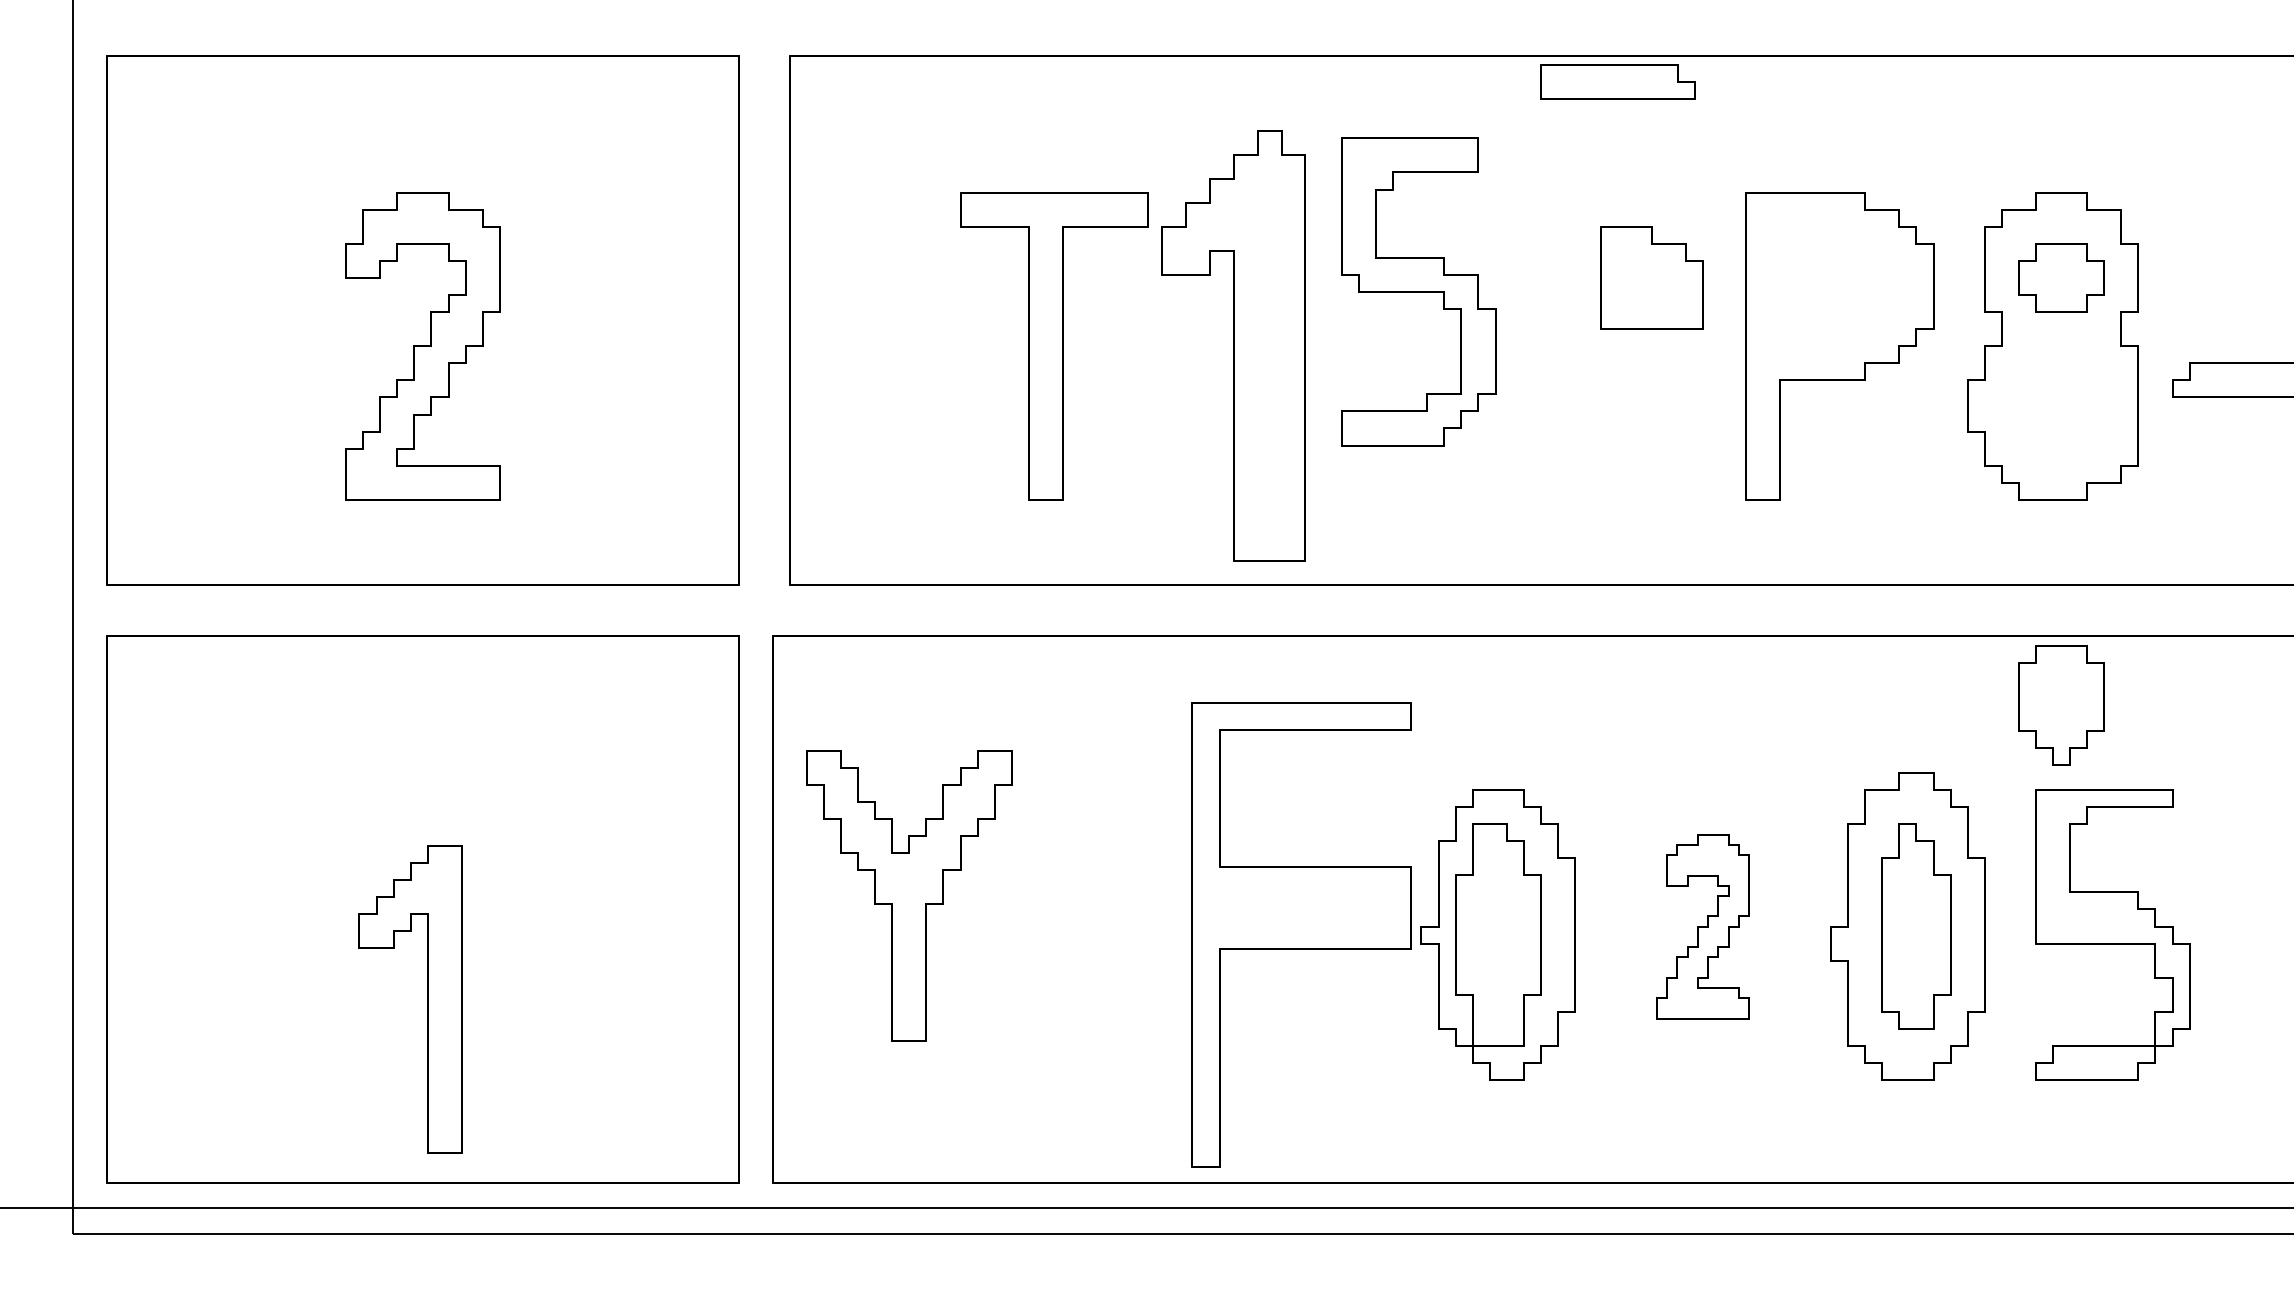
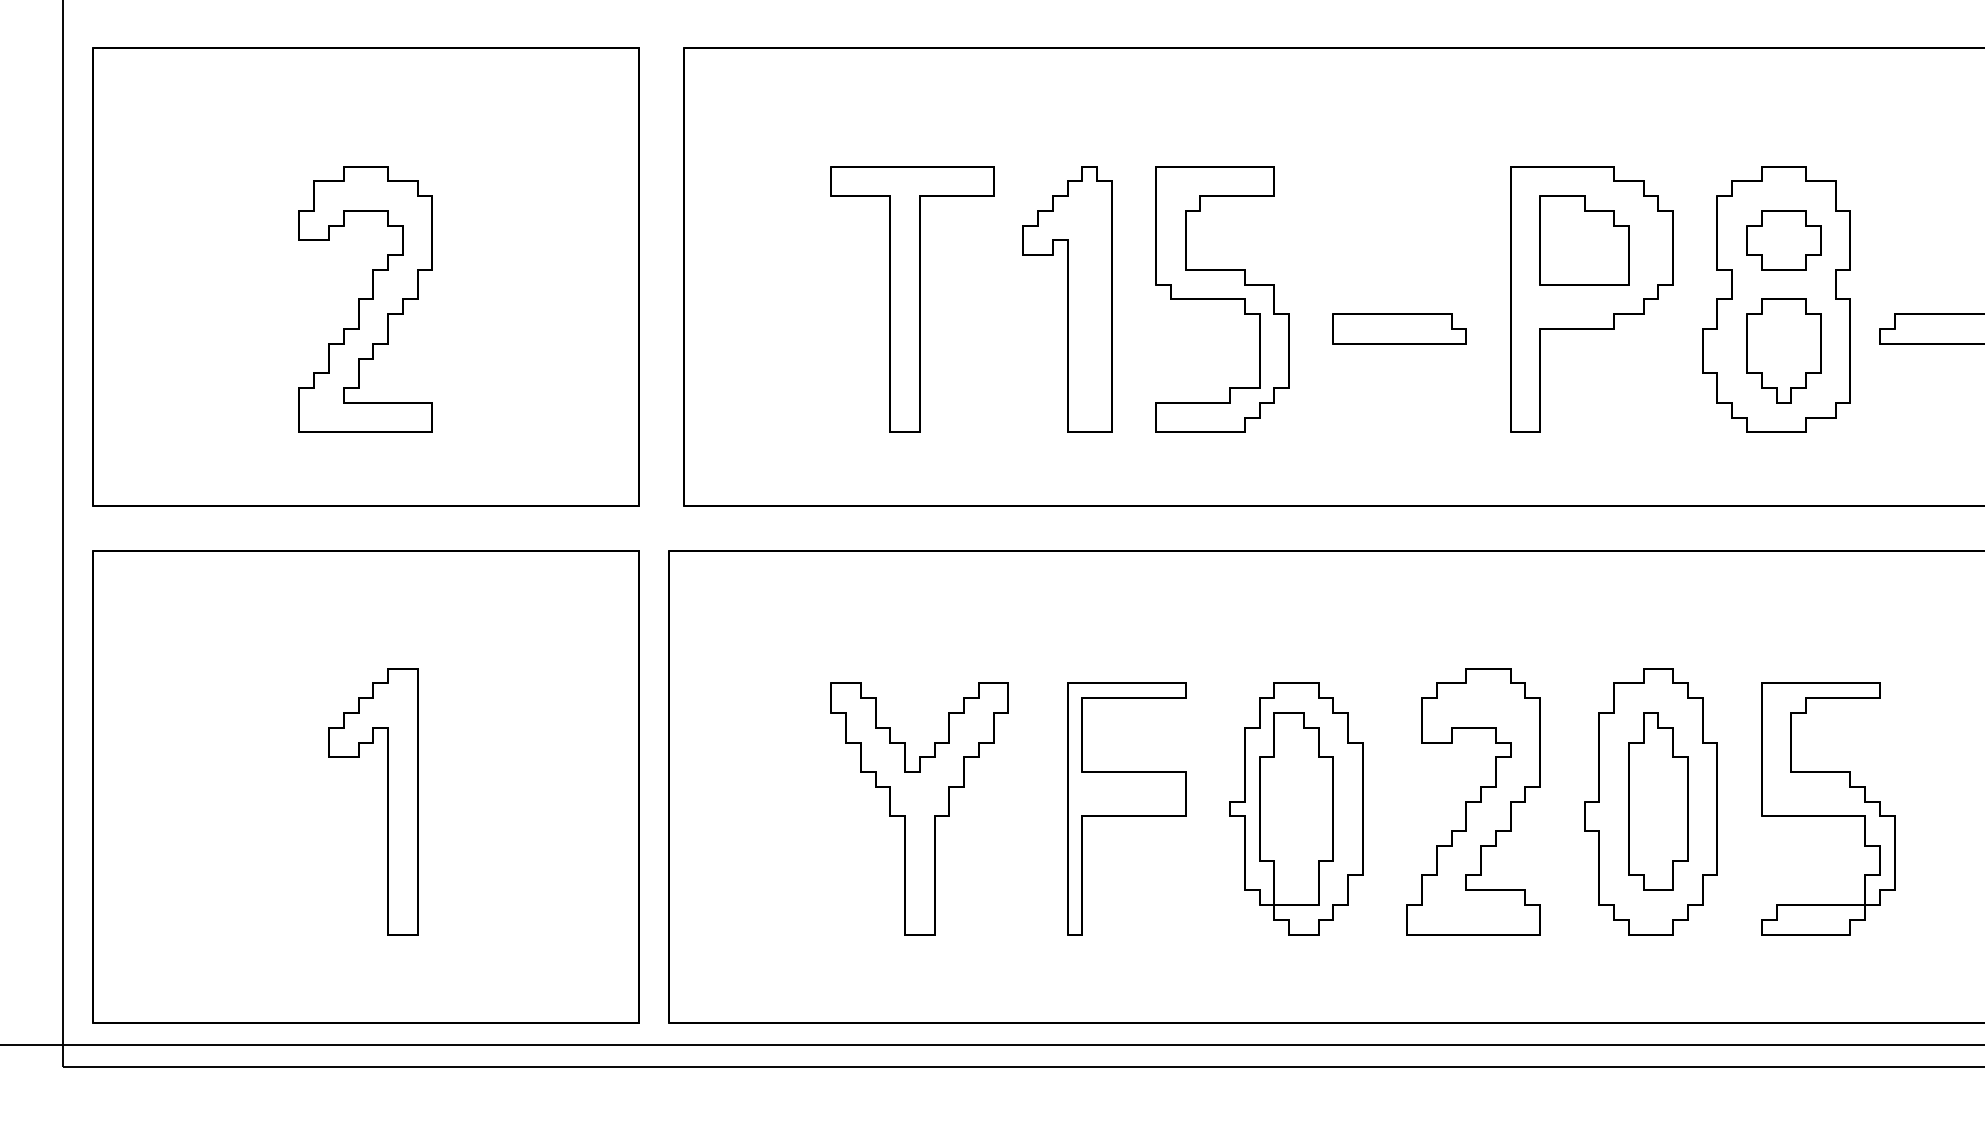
part: (1617, 81) -> (1399, 328), moved
part: (1651, 278) -> (1584, 240), moved
part: (1418, 291) -> (1222, 299), moved
part: (1233, 346) -> (1067, 299), size x0.71
part: (2061, 704) -> (1783, 350), moved
part: (908, 895) -> (919, 808), moved
part: (1702, 926) -> (1473, 801), size x1.67
part: (1301, 934) -> (1126, 808), size x0.62
part: (427, 999) -> (387, 801), moved

